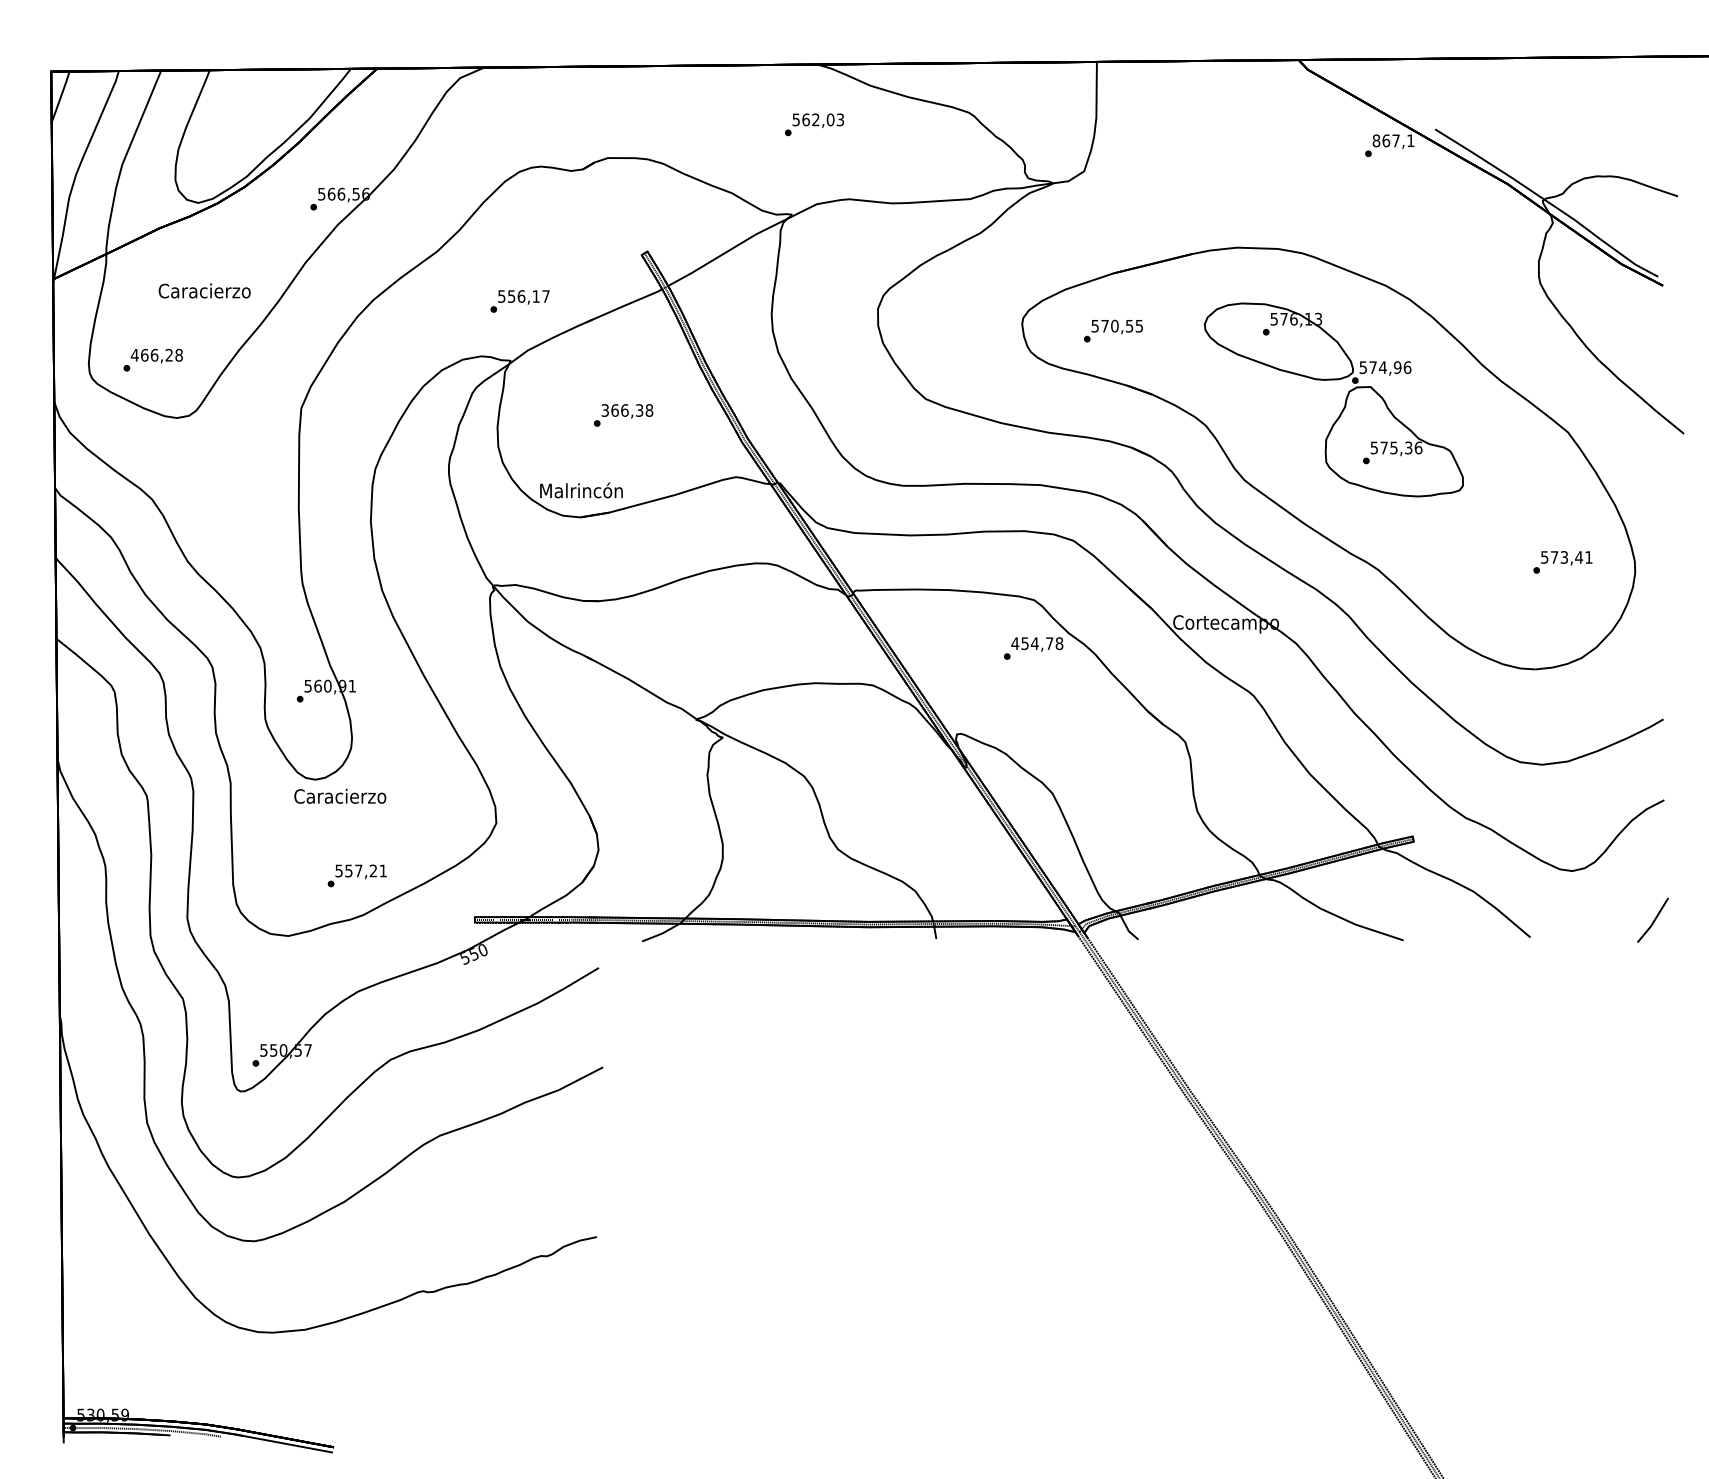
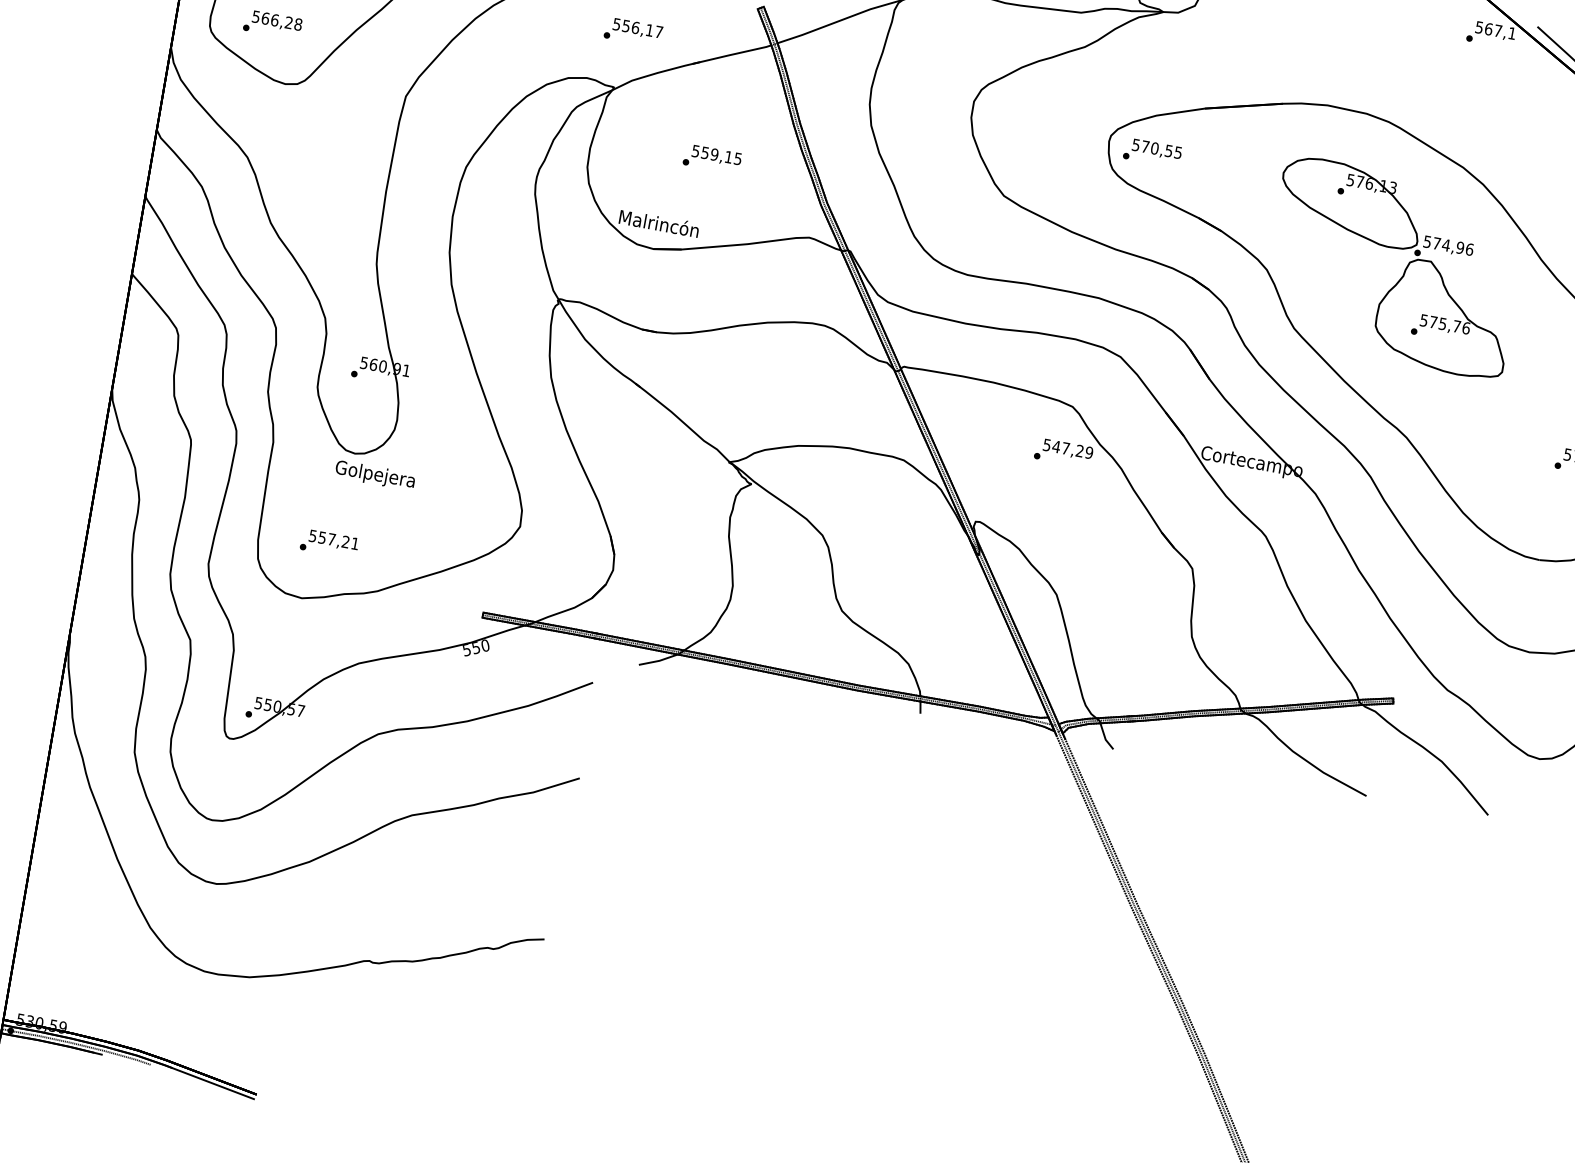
text: (1376, 140) -> (1479, 27), 867,1 -> 567,1
text: (1113, 330) -> (1152, 152), moved
text: (134, 355) -> (255, 17), 466,28 -> 566,28
text: (627, 410) -> (717, 155), 366,38 -> 559,15
text: (1408, 447) -> (1456, 326), 575,36 -> 575,76
text: (1037, 643) -> (1068, 448), 454,78 -> 547,29
text: (340, 797) -> (375, 474), Caracierzo -> Golpejera
text: (356, 875) -> (328, 543), moved

